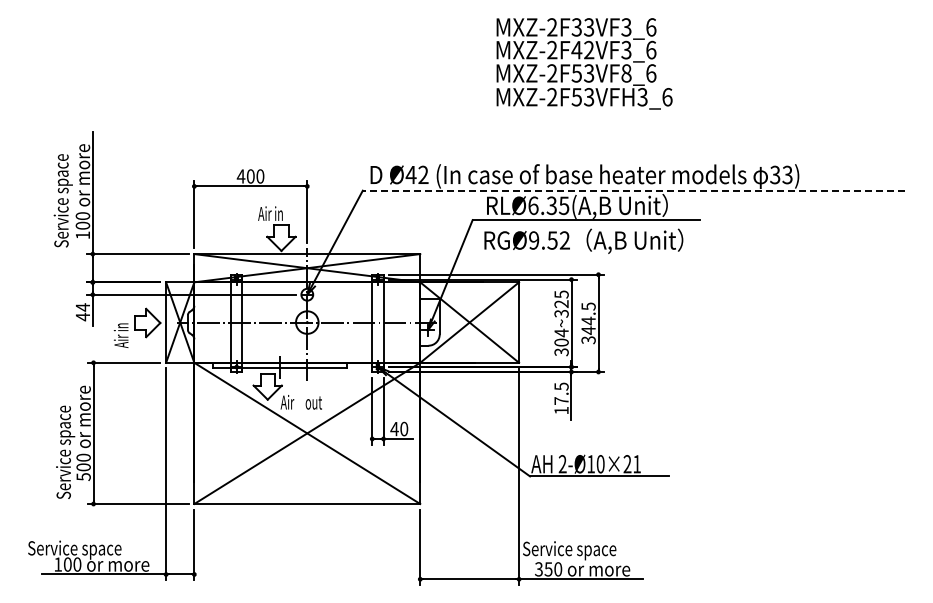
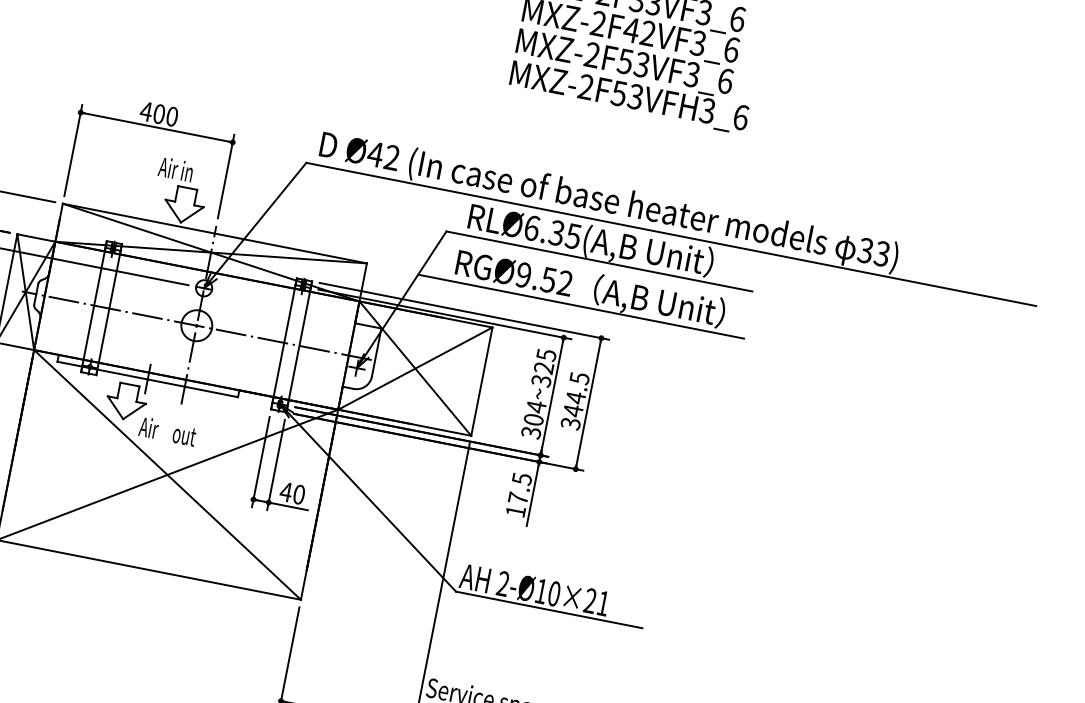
text: (626, 73) -> (692, 74), MXZ-2F53VF8_6 -> MXZ-2F53VF3_6
line: (633, 190) -> (670, 234), dashed -> solid
line: (579, 254) -> (581, 305), added

